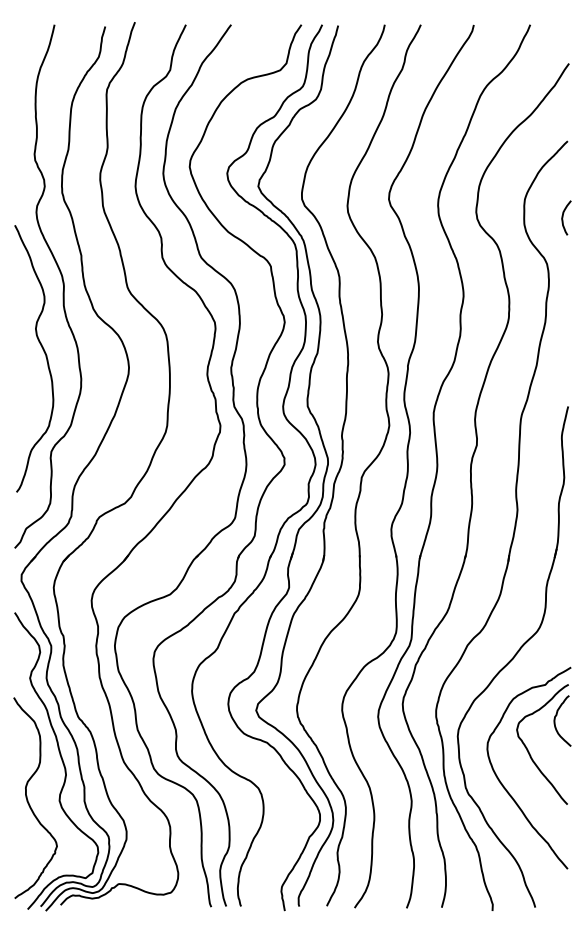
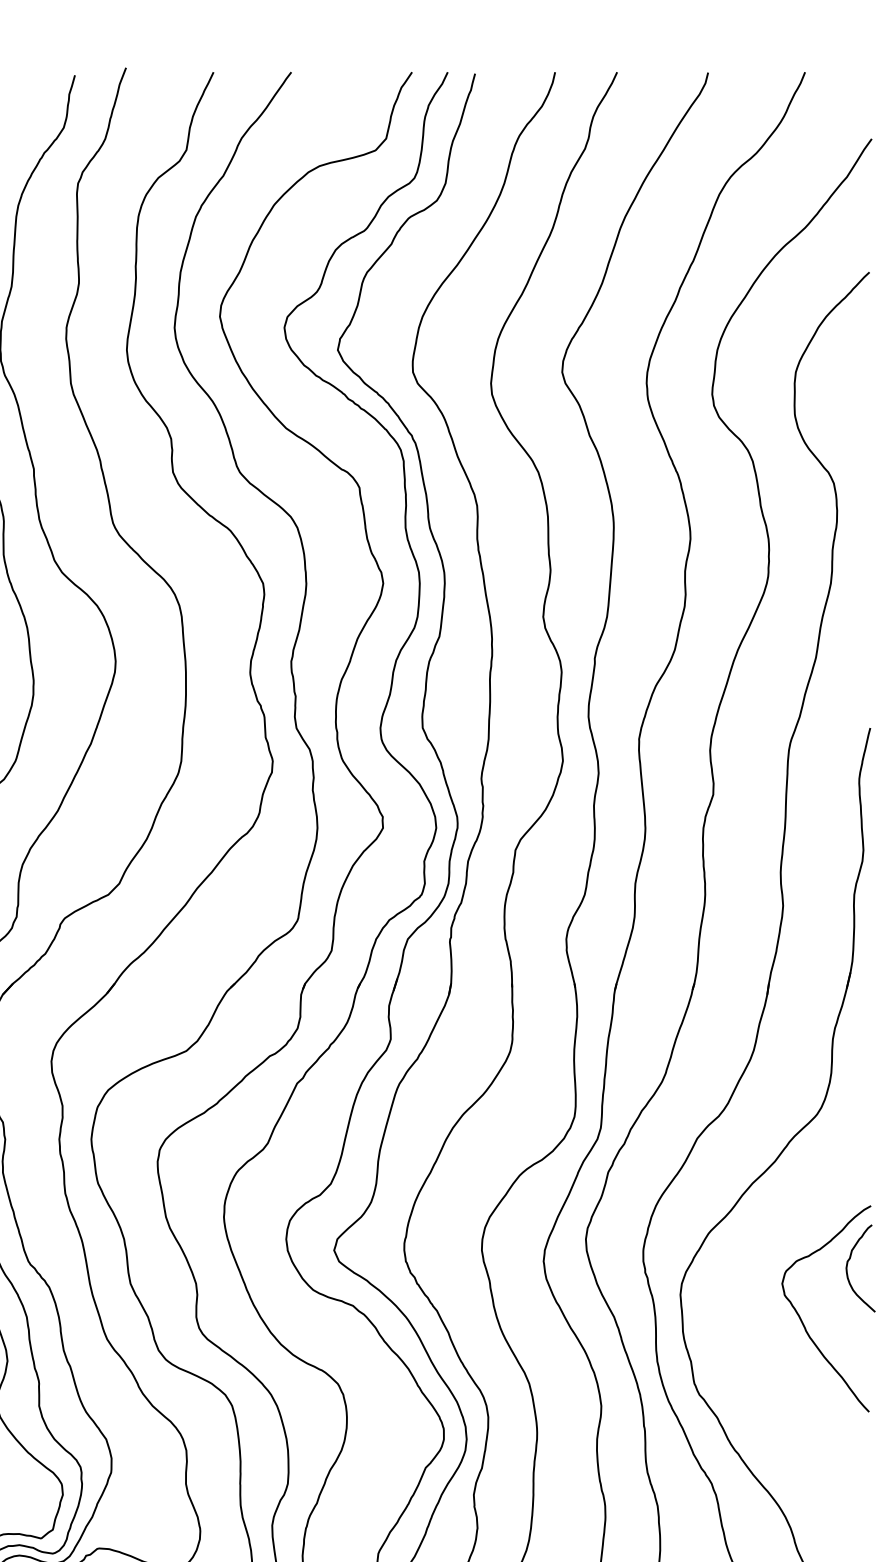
curve: (563, 217) -> (862, 403), removed
curve: (503, 784) -> (759, 1377), removed

